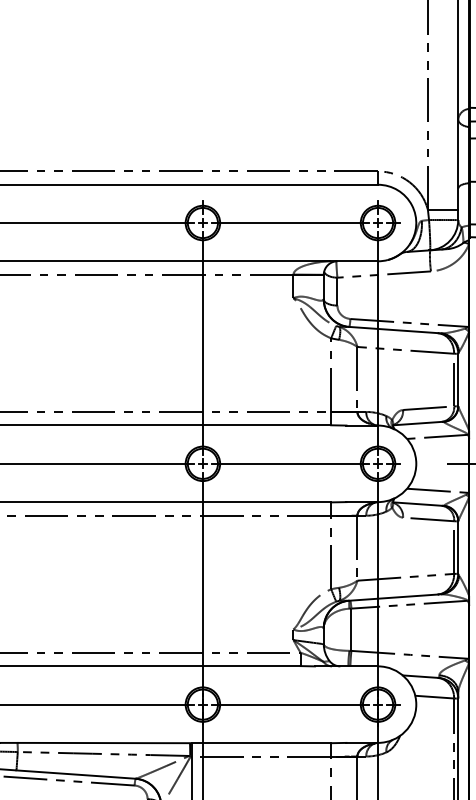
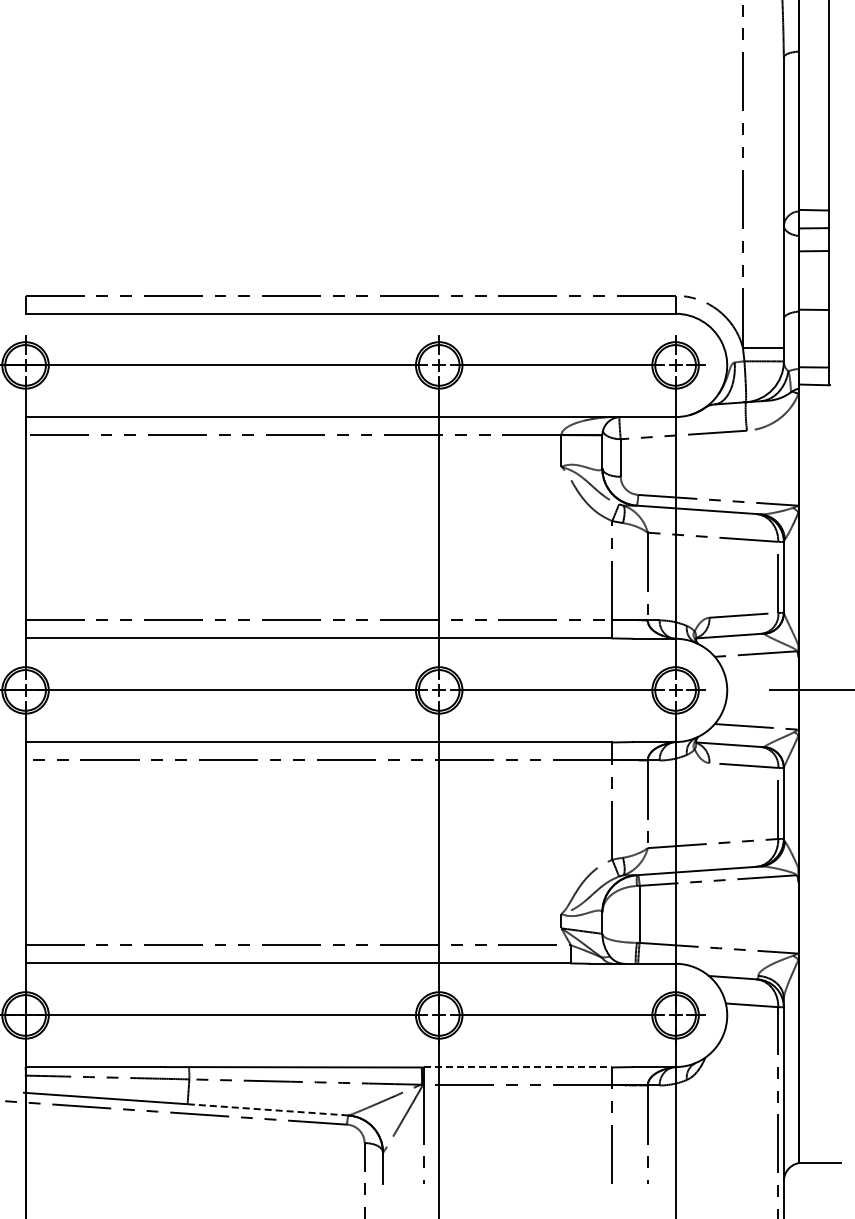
line: (261, 743) -> (518, 1067), solid -> dashed
line: (76, 774) -> (268, 1109), solid -> dashed

